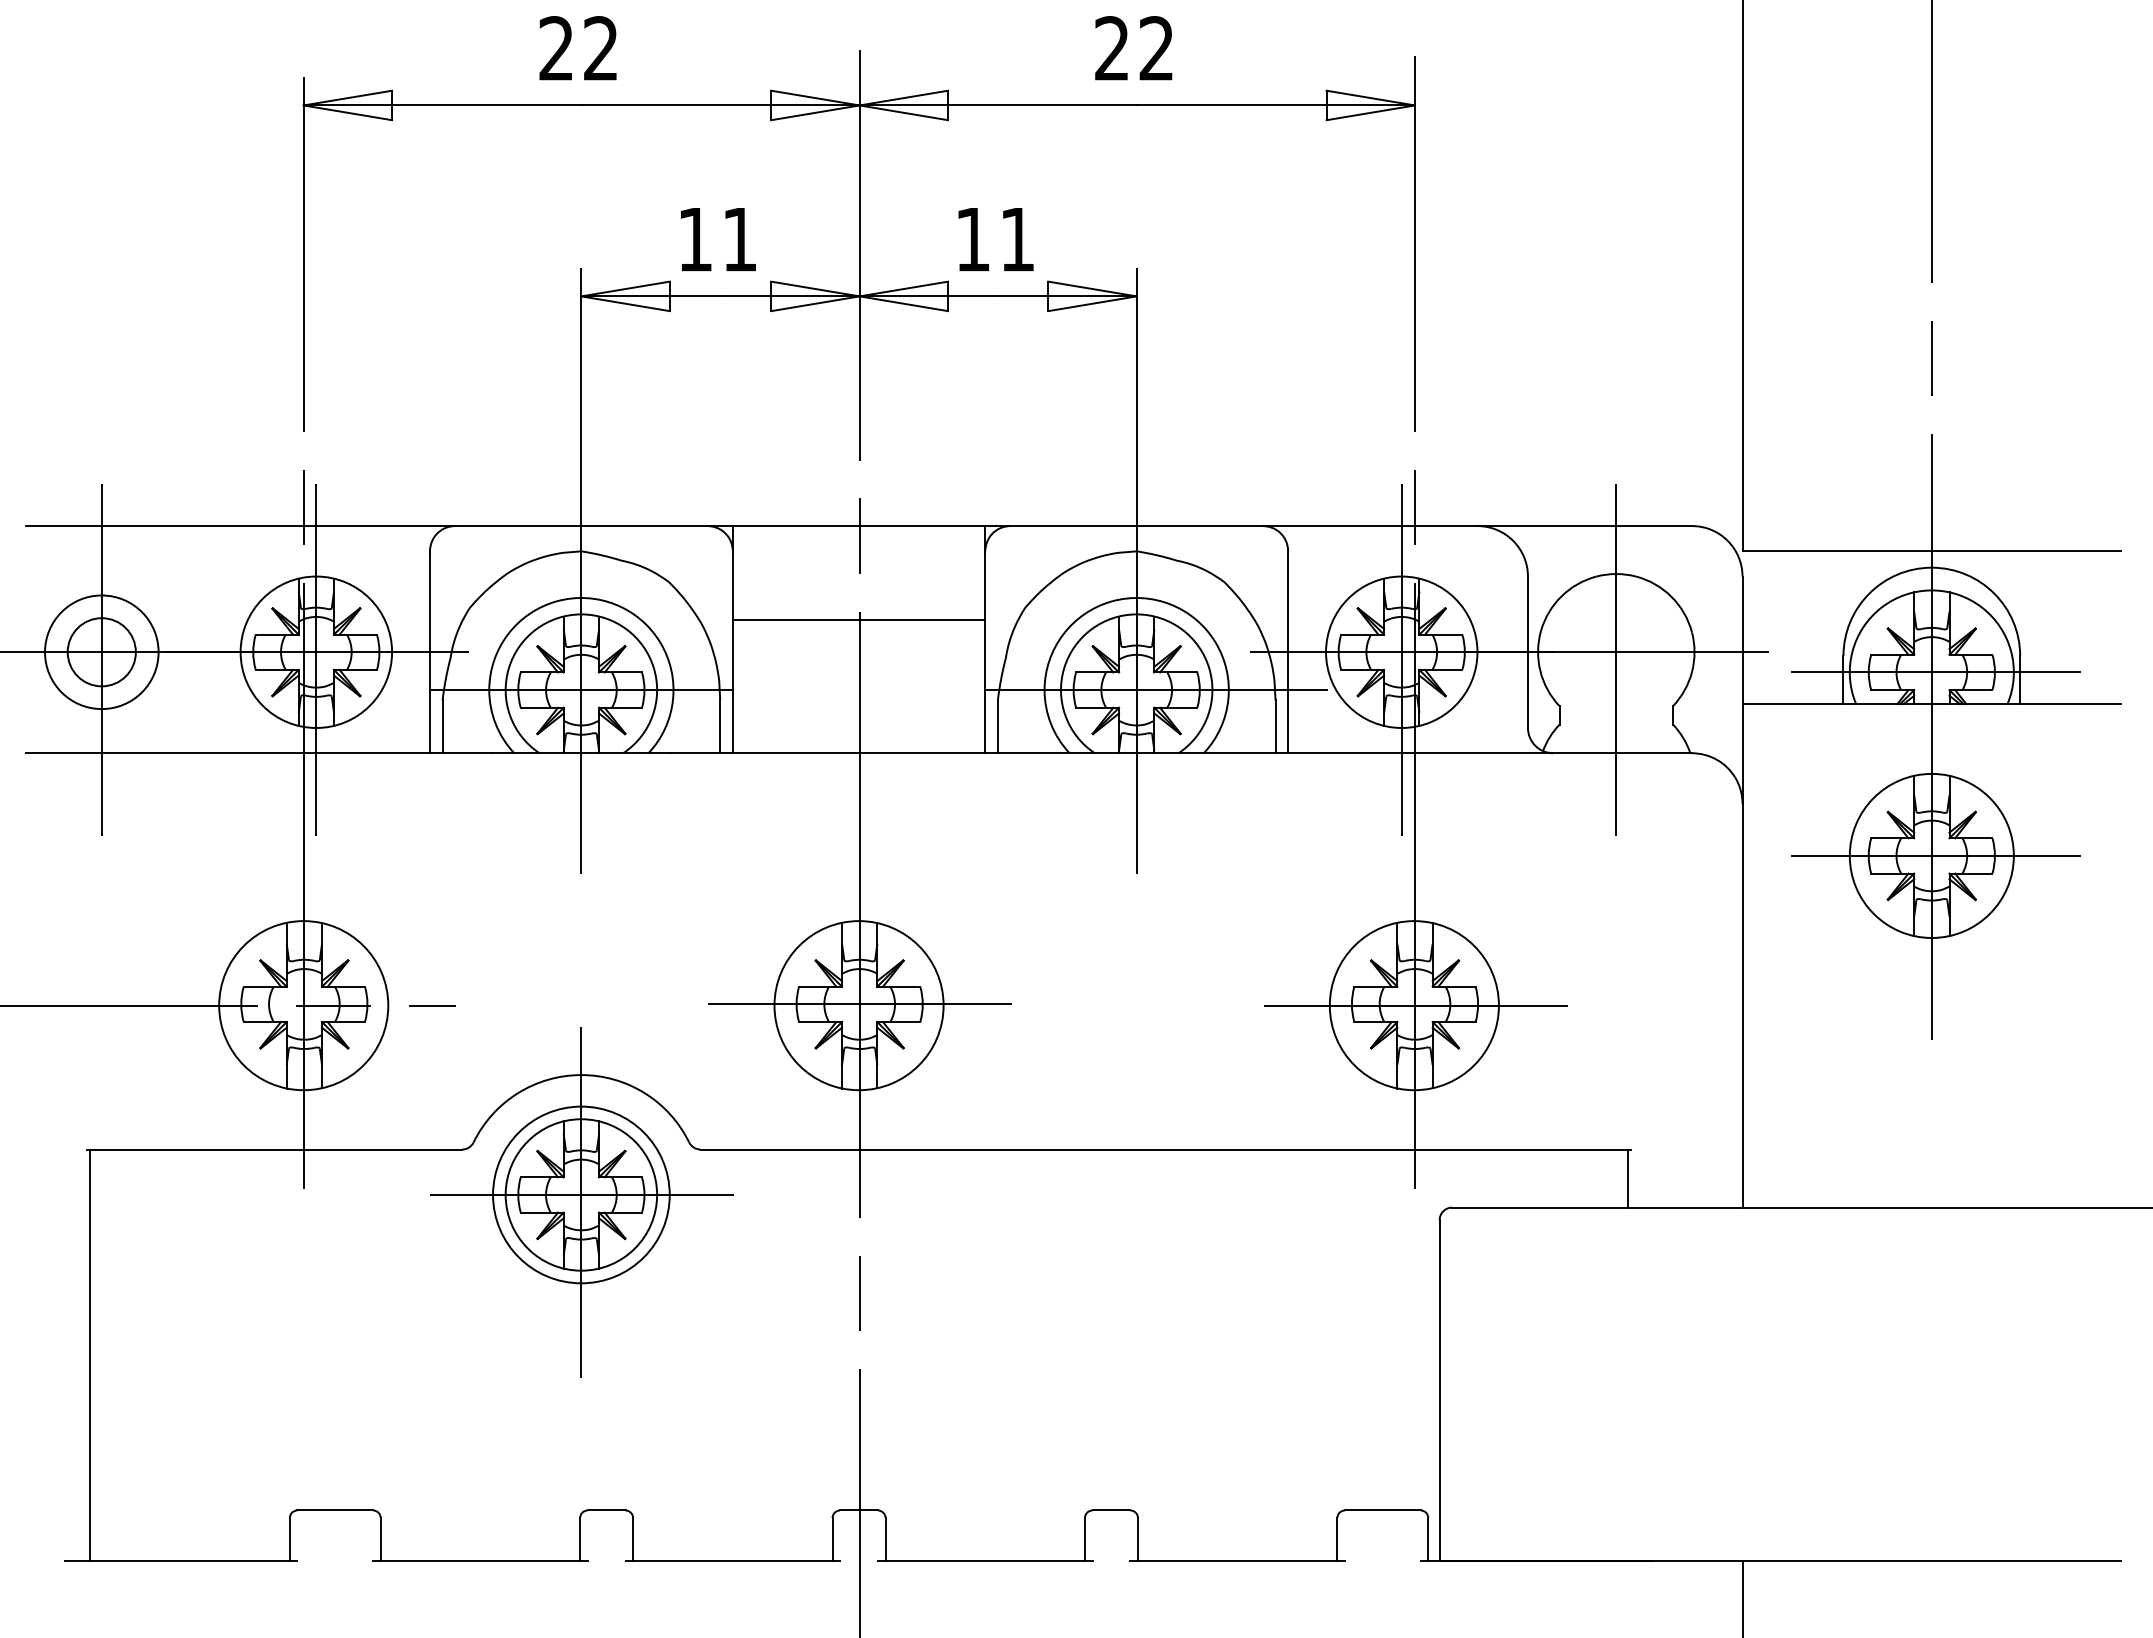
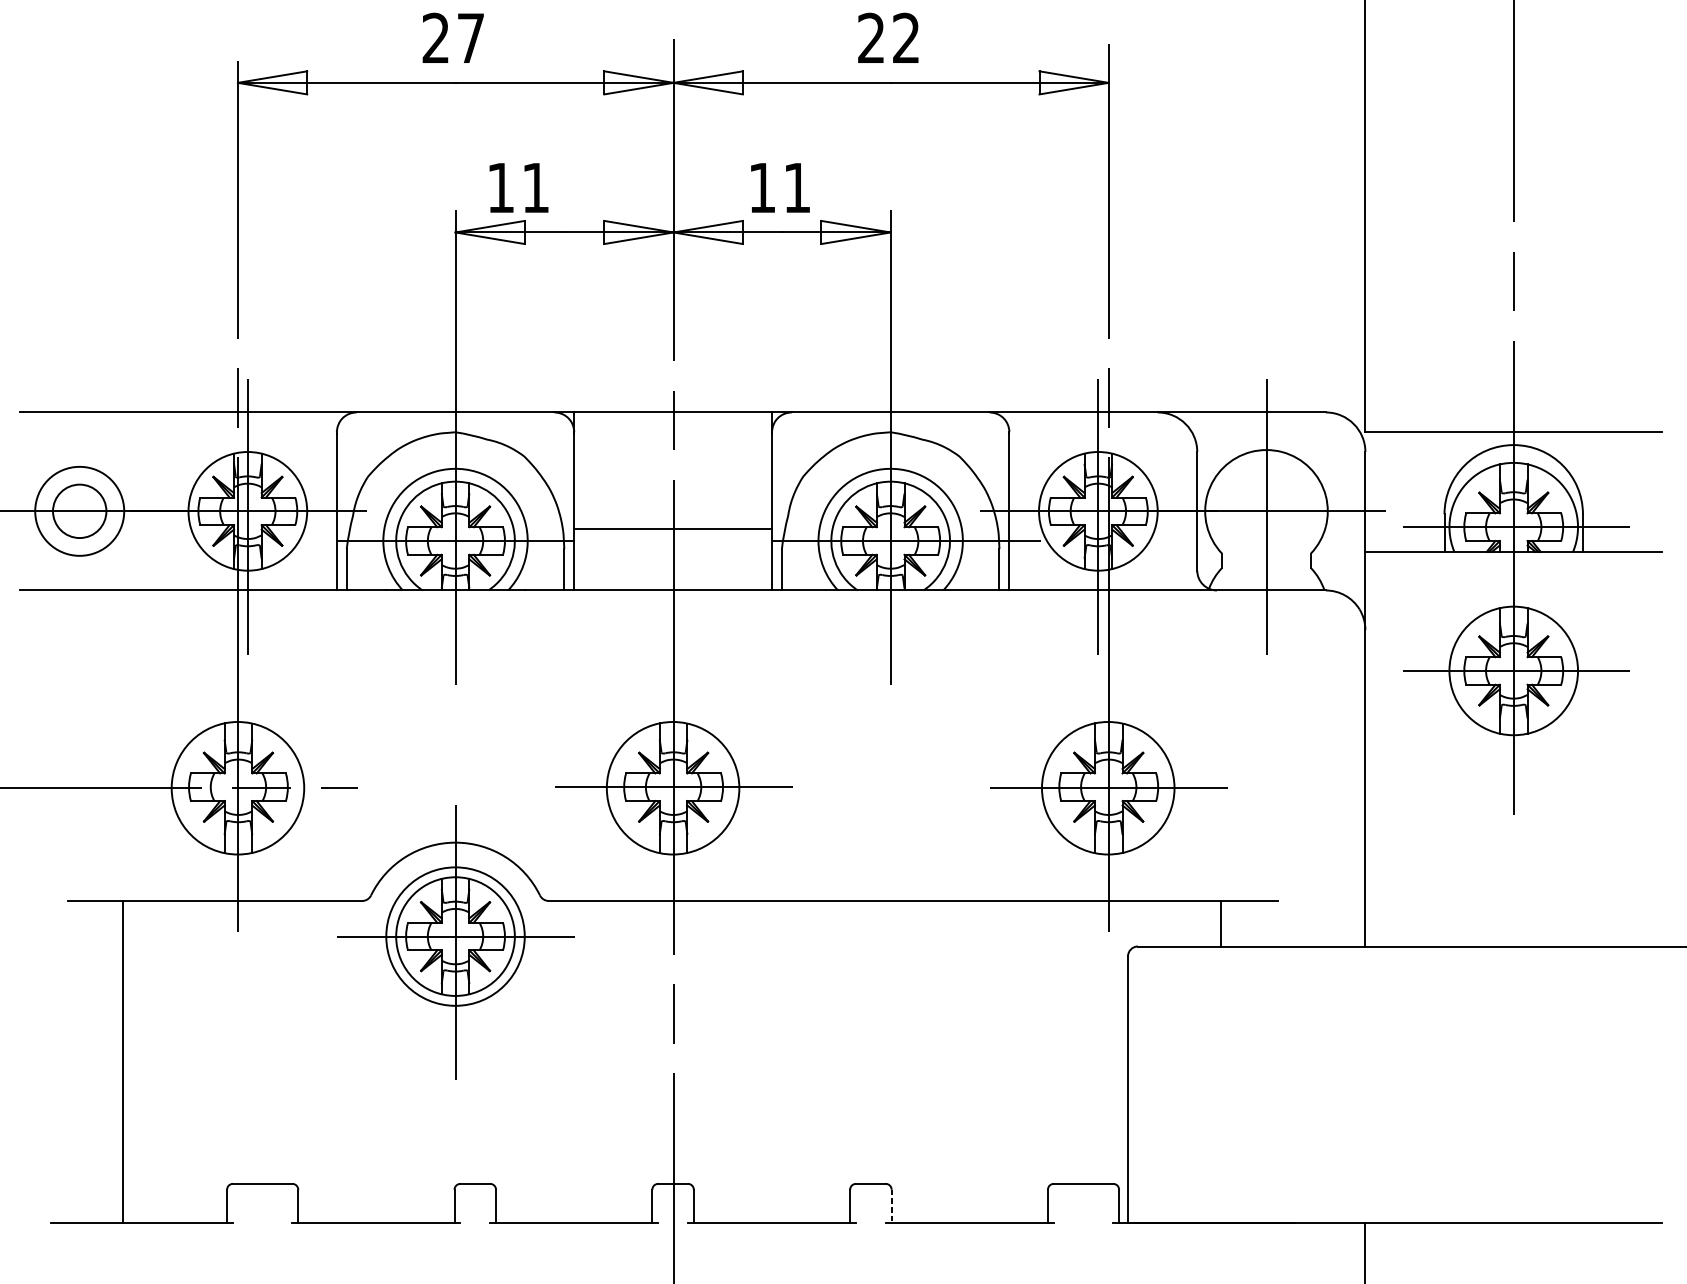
text: (600, 48) -> (470, 38), 22 -> 27
text: (718, 239) -> (519, 187), moved
line: (858, 619) -> (672, 528), moved
line: (101, 659) -> (79, 517), removed
line: (1627, 1178) -> (1220, 923), moved
line: (90, 1354) -> (122, 1061), moved
line: (1137, 1540) -> (891, 1207), solid -> dashed

